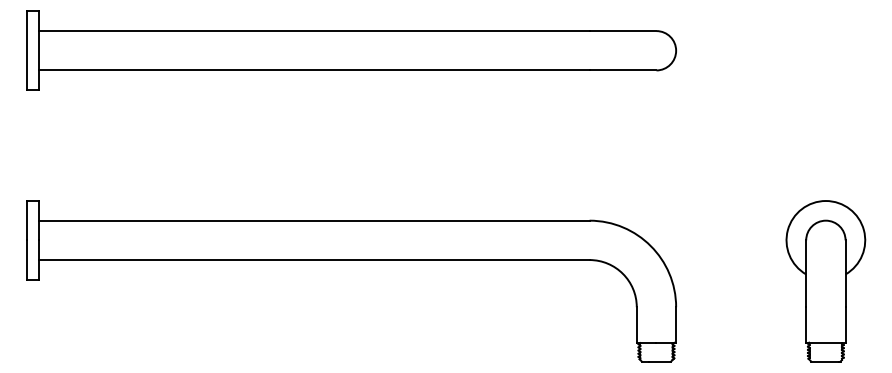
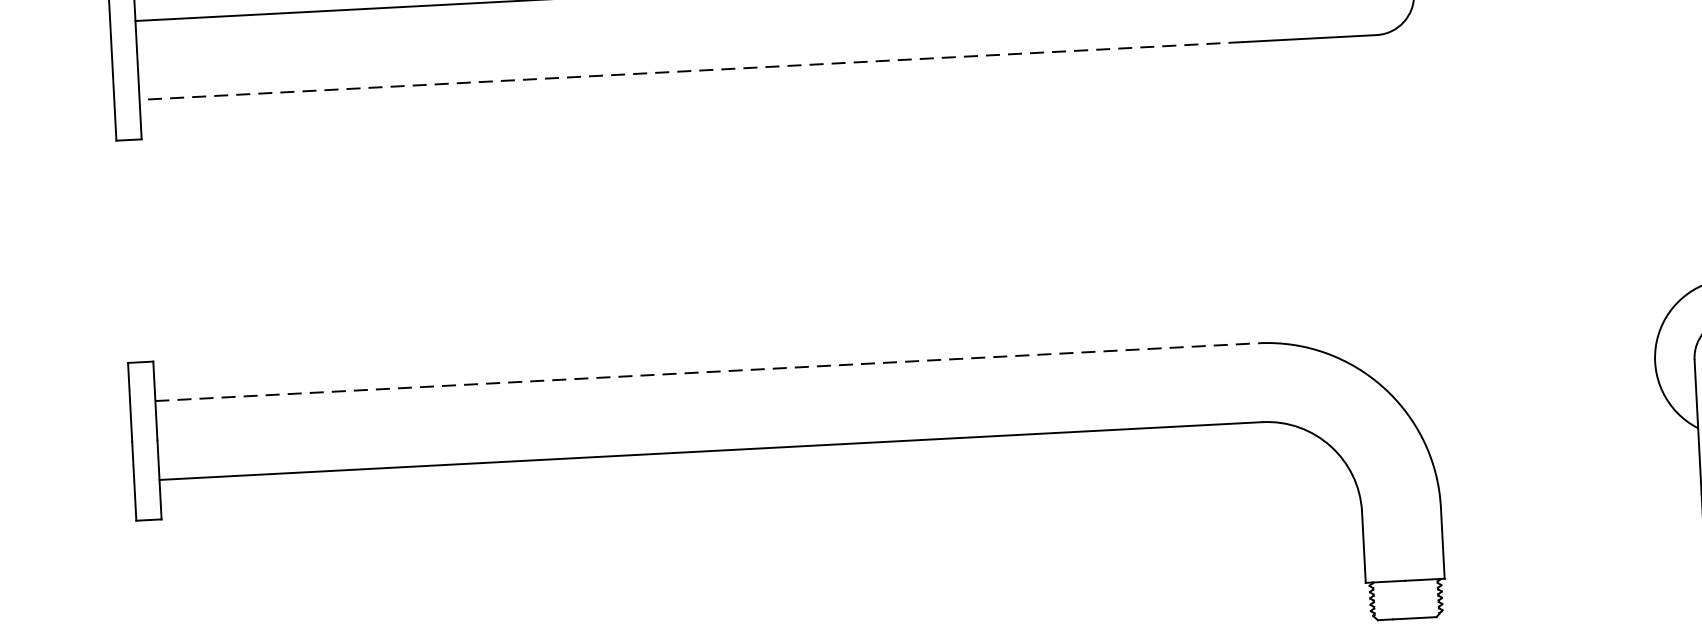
line: (313, 70) -> (689, 71), solid -> dashed
line: (314, 220) -> (706, 371), solid -> dashed

